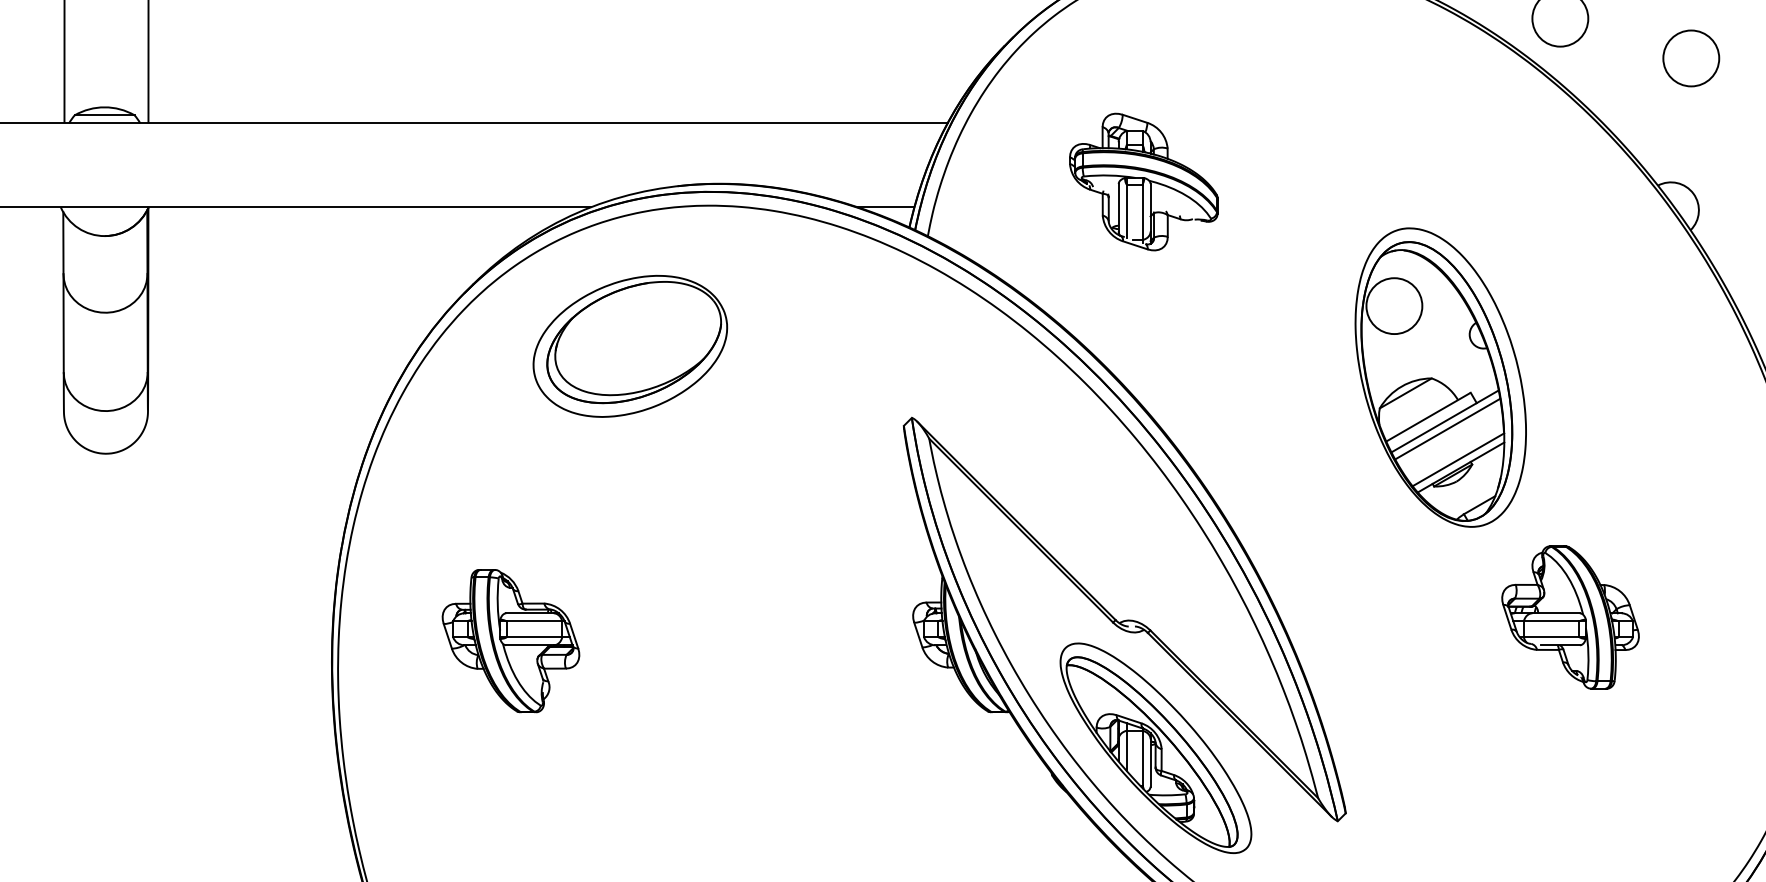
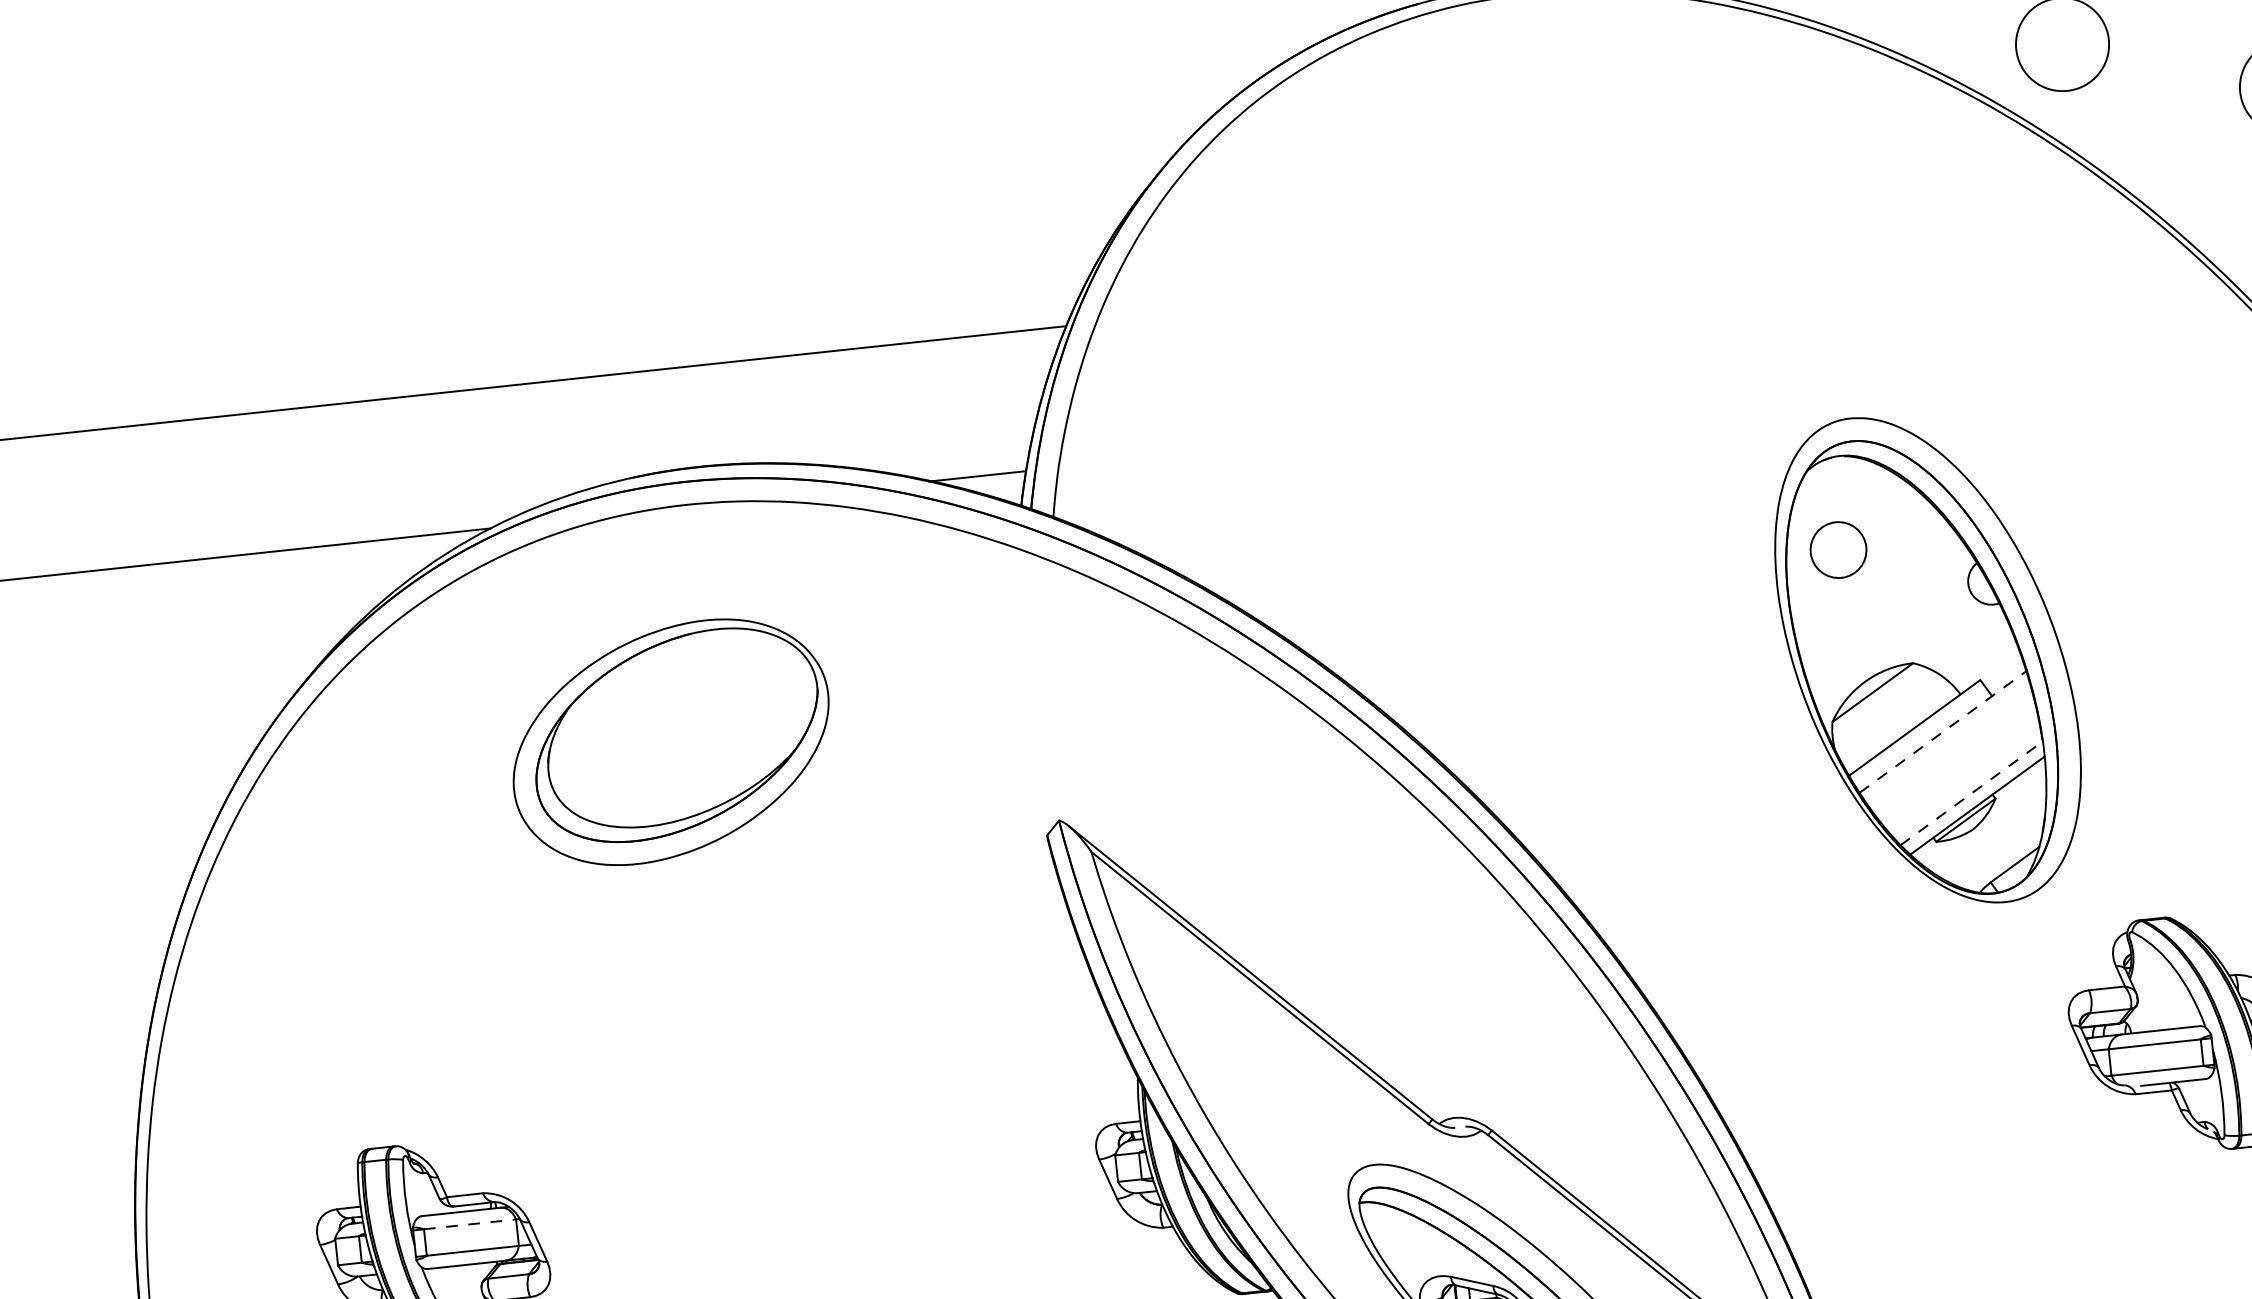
part: (1143, 181) -> (1400, 388), removed
circle: (1394, 306) -> (1838, 550), size x0.6
part: (630, 345) -> (671, 740), moved
line: (1445, 421) -> (1943, 732), solid -> dashed
line: (1447, 428) -> (1948, 743), removed
line: (1458, 459) -> (1971, 792), solid -> dashed
line: (534, 621) -> (469, 1224), solid -> dashed

